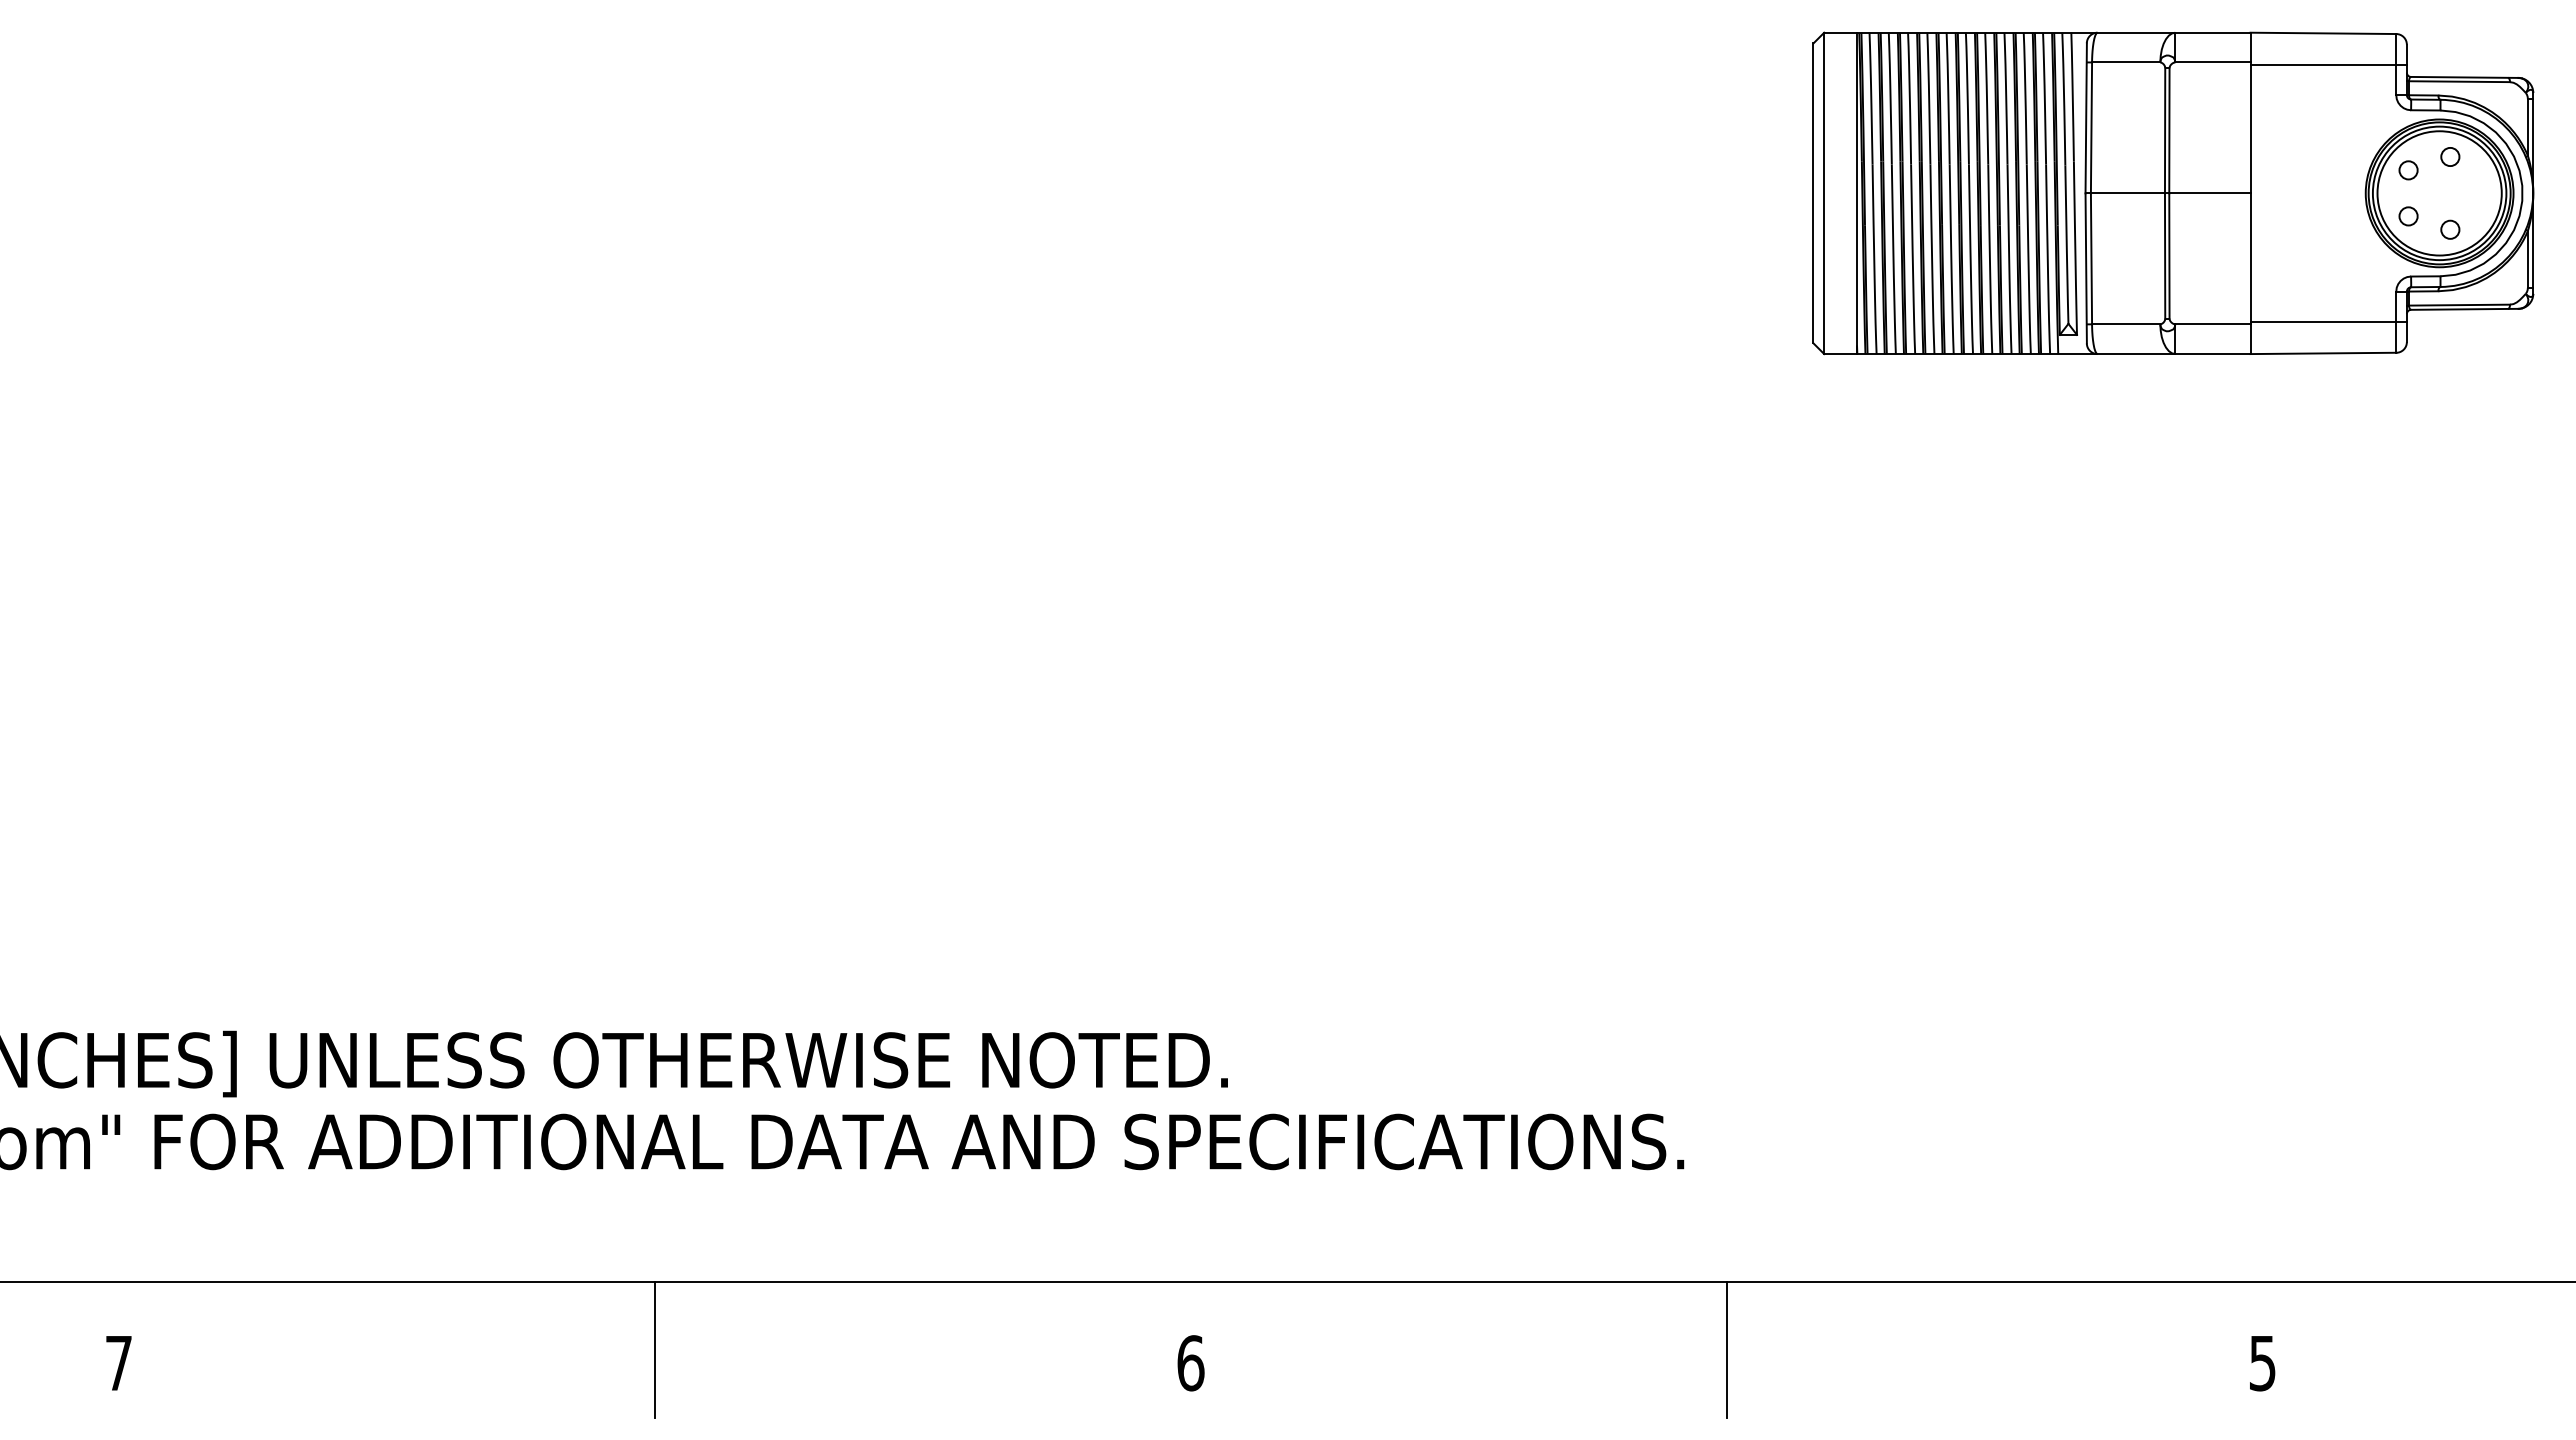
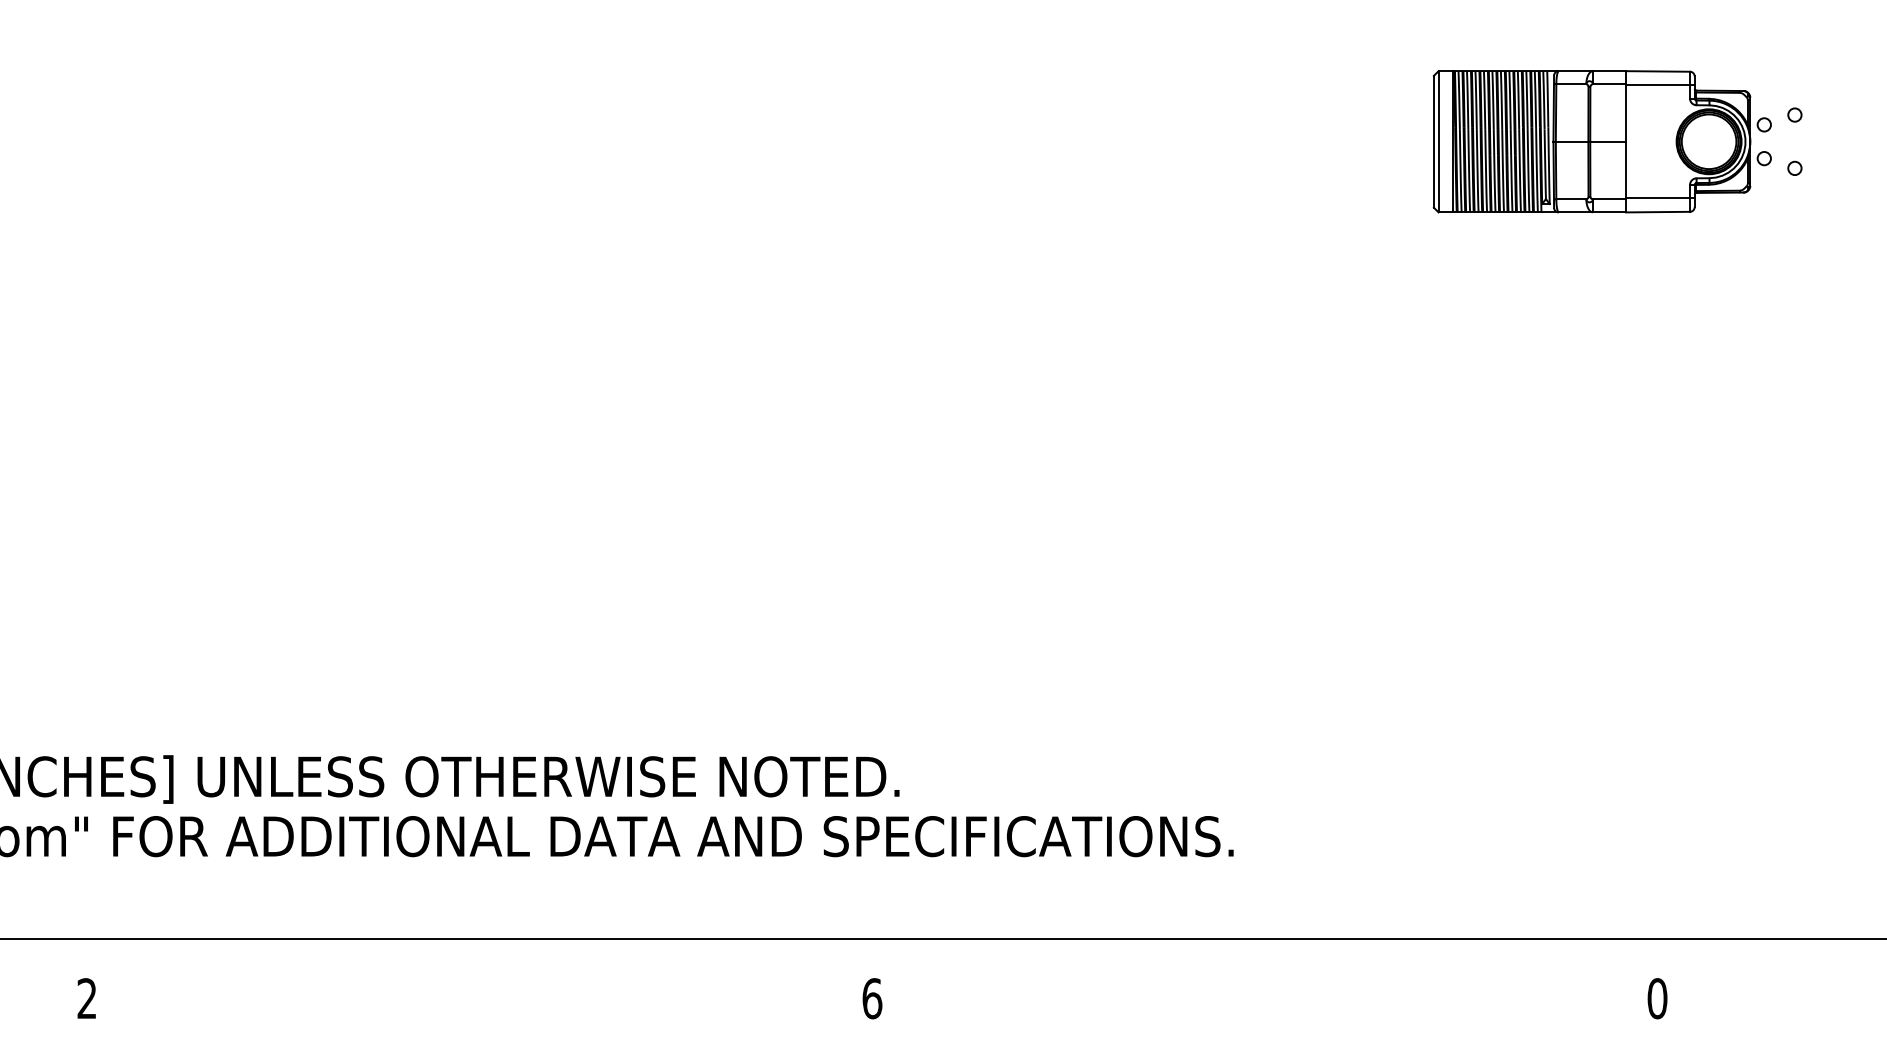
part: (2173, 193) -> (1592, 141), size x0.6
line: (655, 1349) -> (480, 988), removed
line: (1726, 1349) -> (1264, 988), removed
text: (118, 1362) -> (86, 998), 7 -> 2
text: (2262, 1363) -> (1657, 998), 5 -> 0

